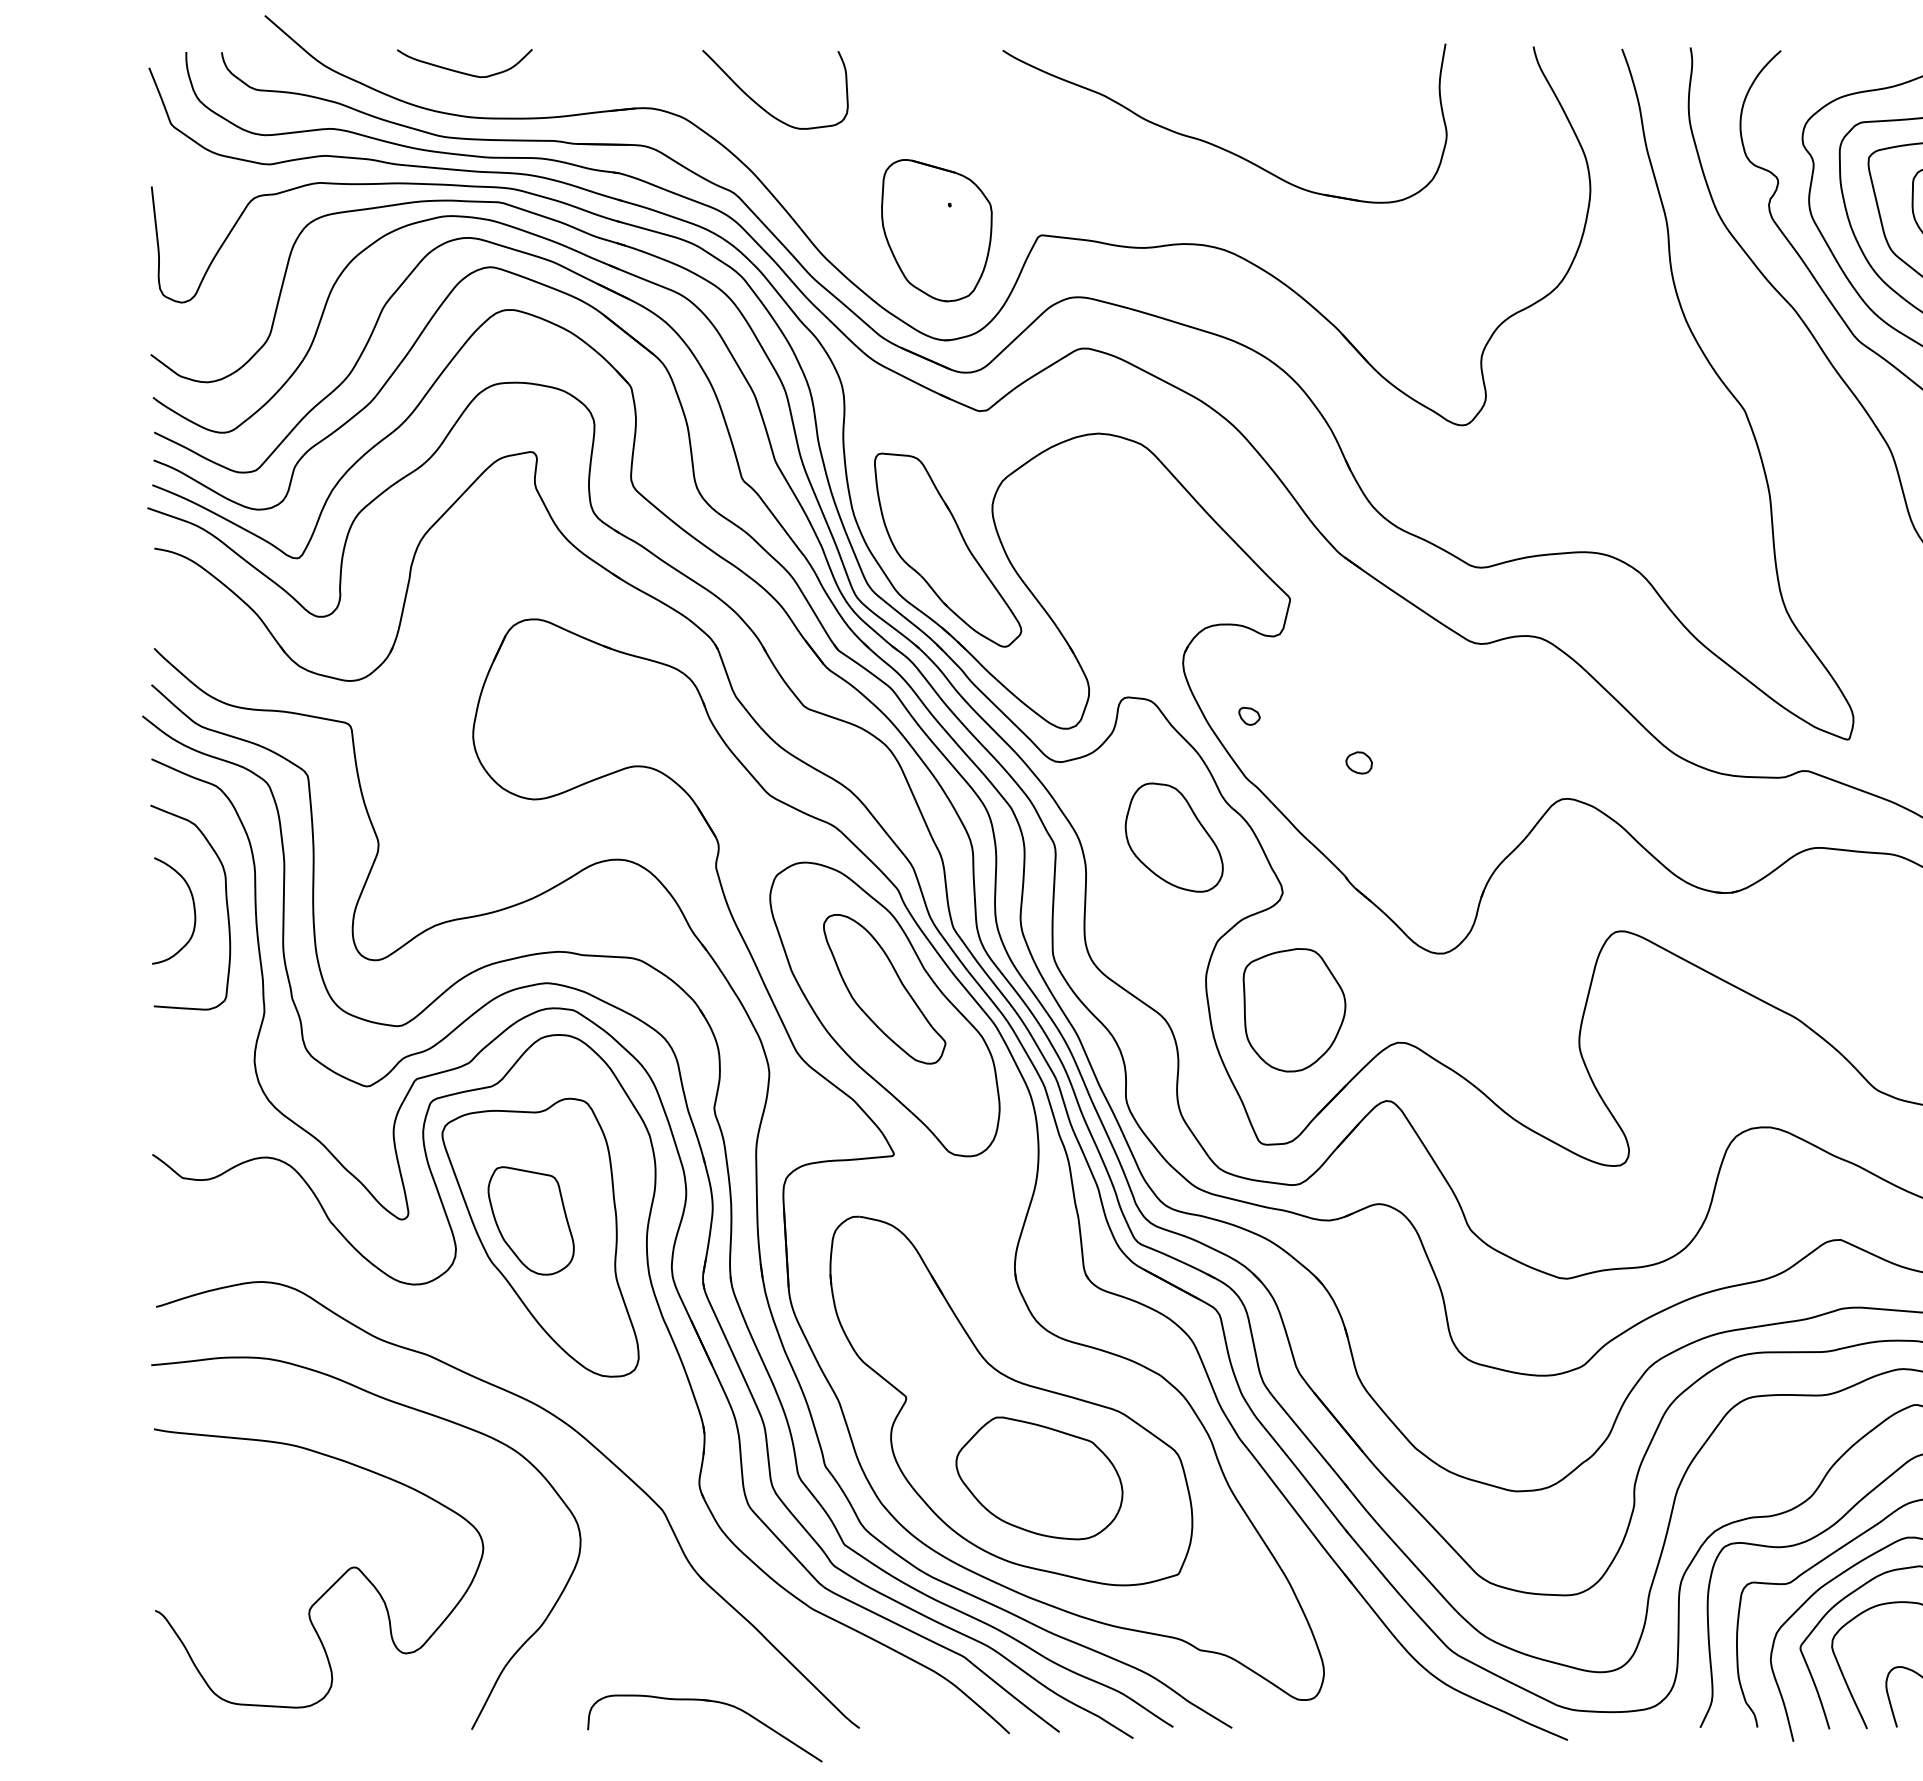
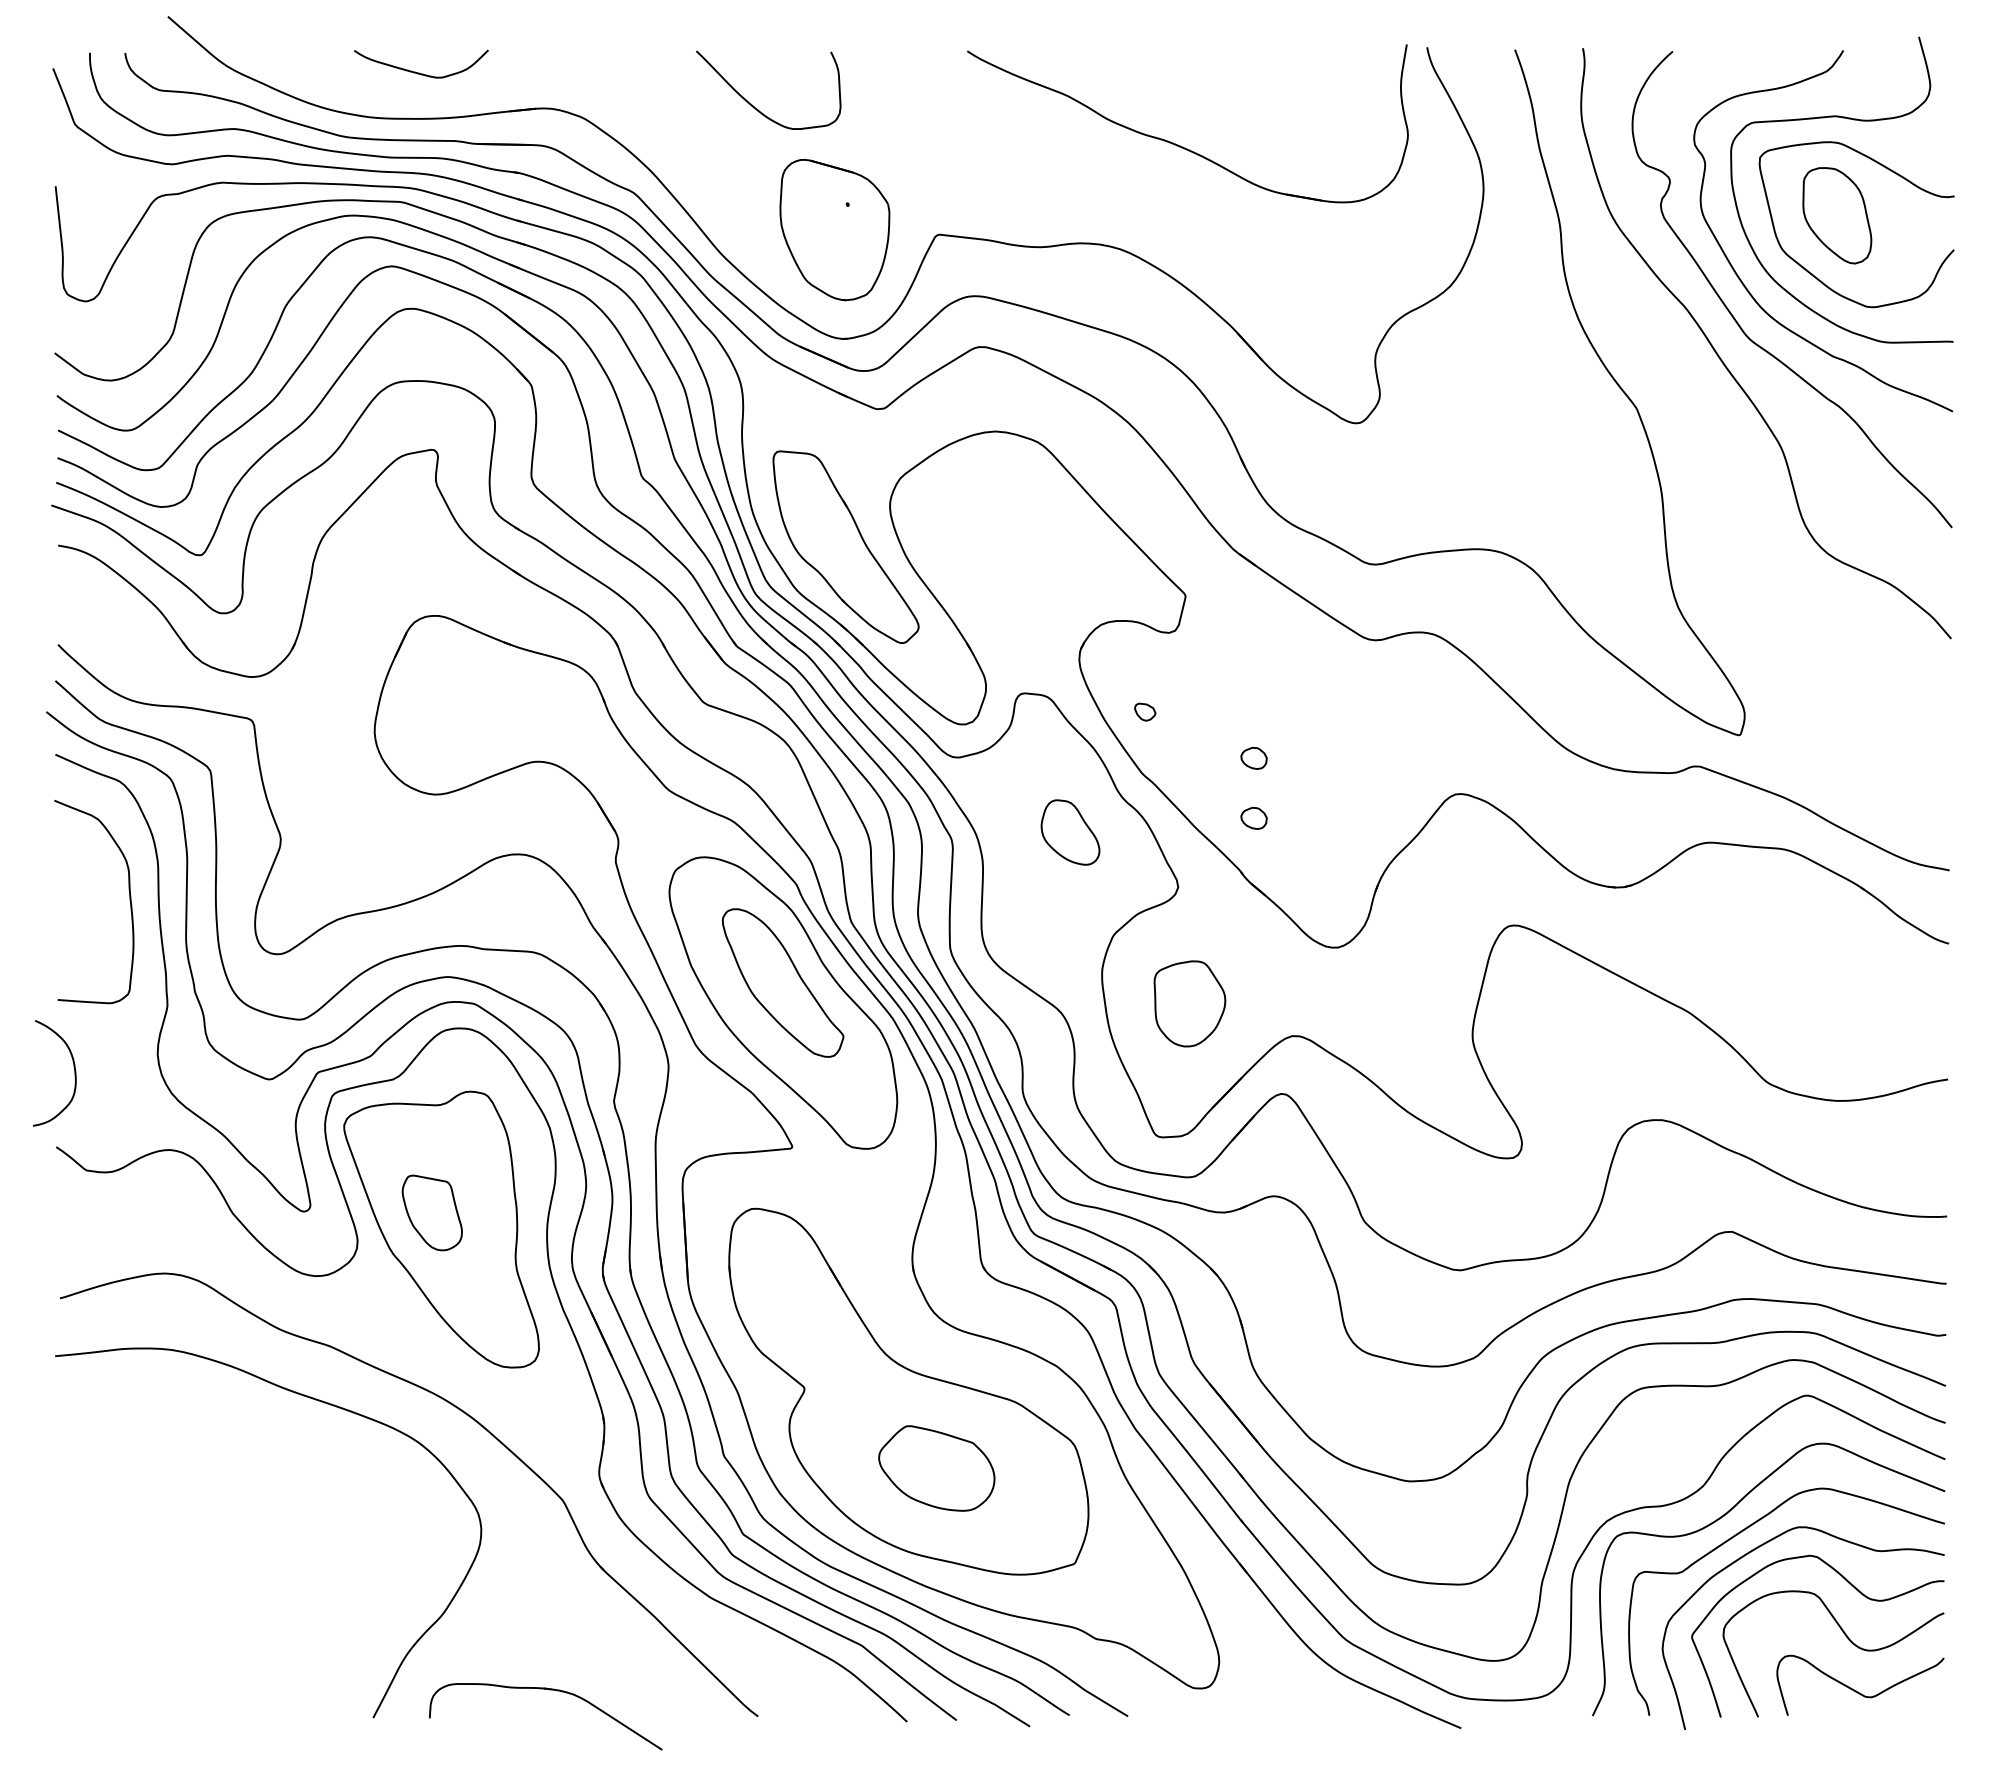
curve: (462, 71) -> (419, 72), moved
curve: (759, 104) -> (752, 104), moved
part: (1215, 144) -> (1178, 144), moved
part: (1358, 822) -> (1253, 817), added
part: (1174, 837) -> (1070, 832), size x0.6
curve: (192, 905) -> (73, 1067), moved
part: (1294, 1009) -> (1189, 1003), size x0.7
part: (531, 1220) -> (432, 1212), size x0.7
part: (1039, 1478) -> (936, 1468), size x0.7
curve: (333, 1583) -> (236, 1572), removed
part: (708, 1702) -> (549, 1690), moved

